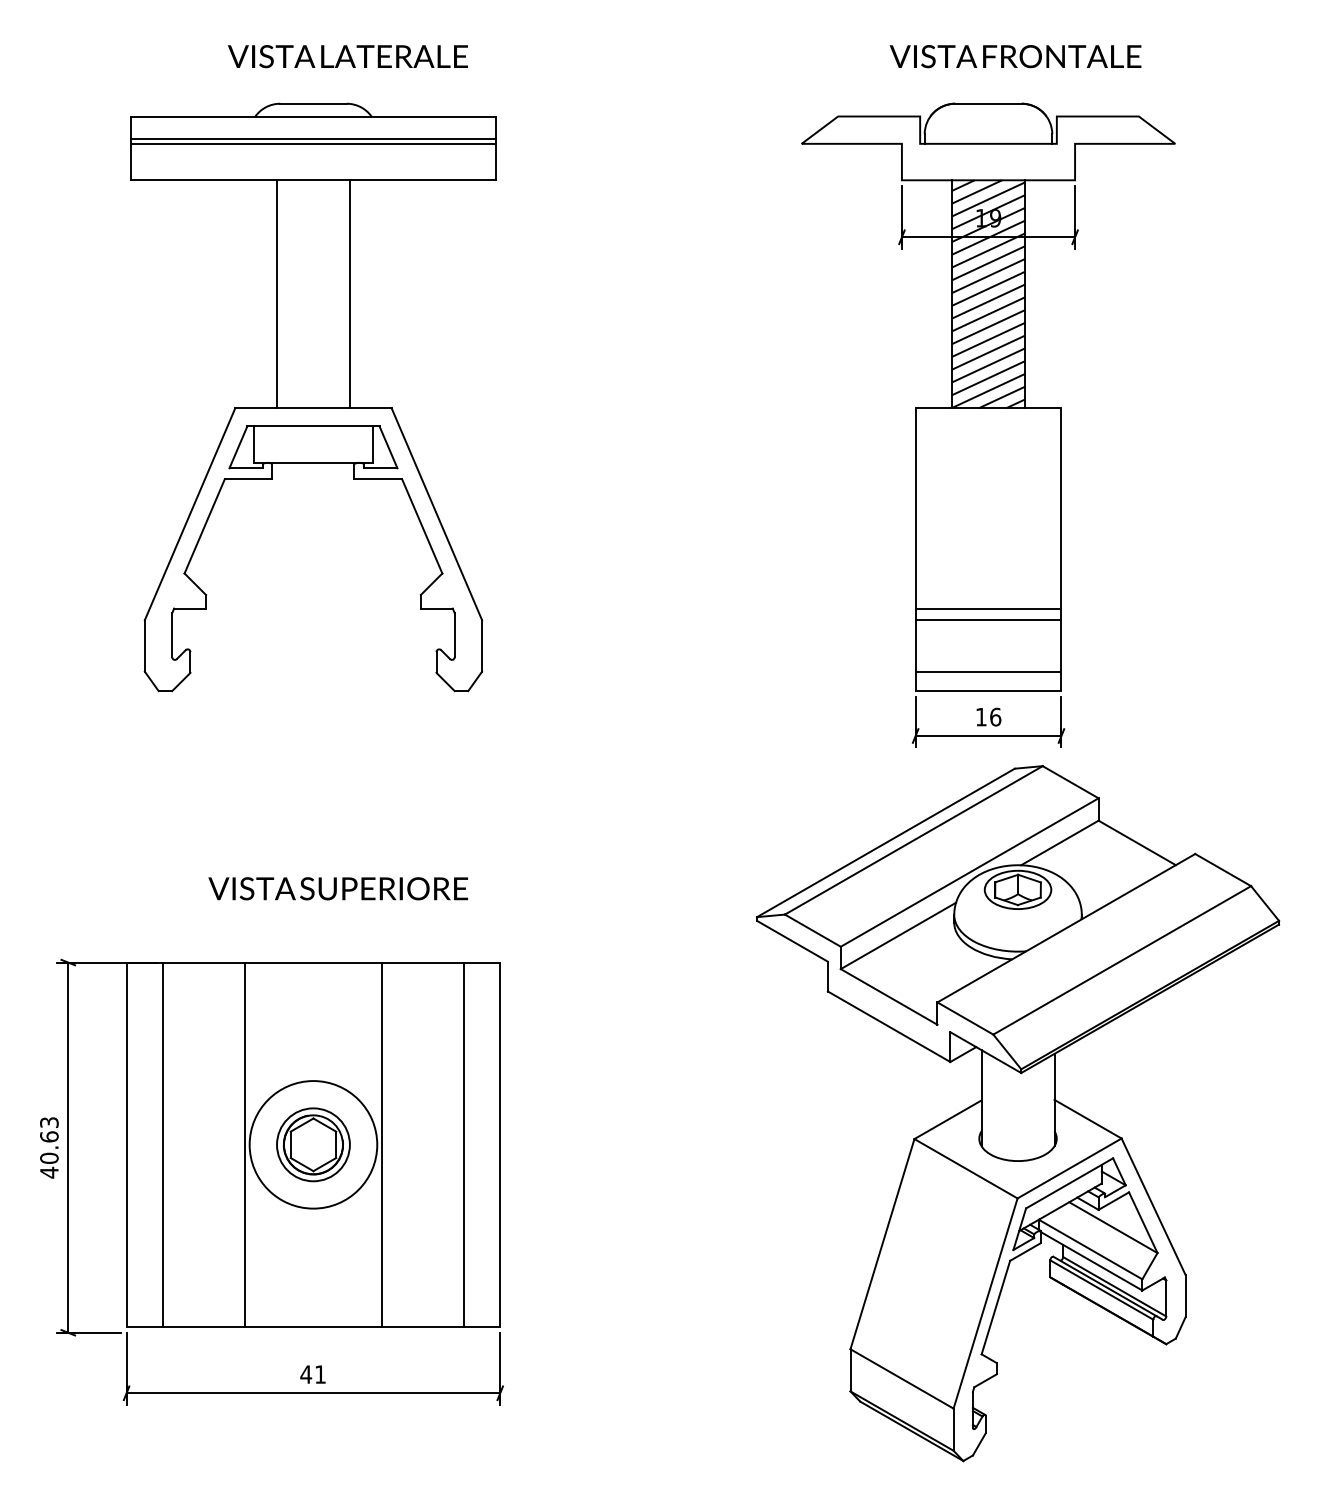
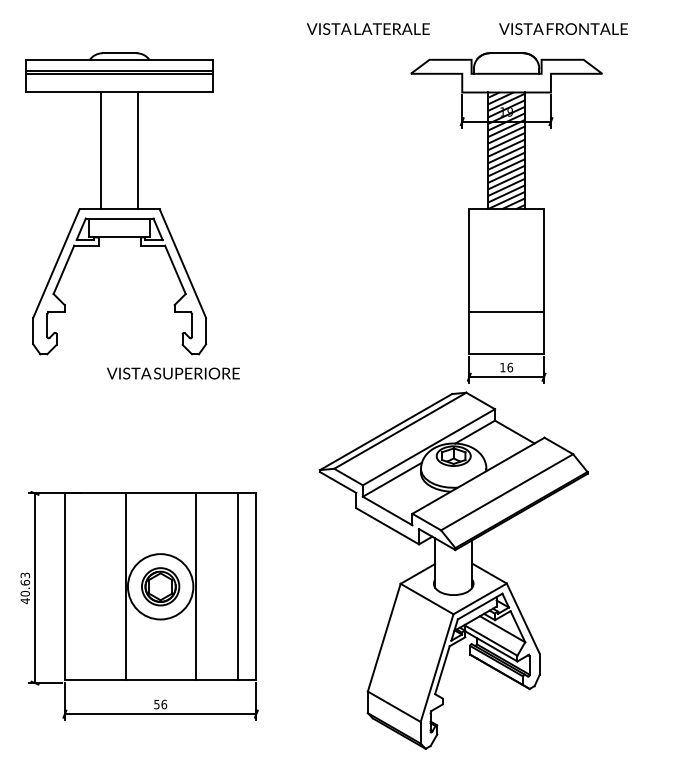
text: (348, 55) -> (368, 28), moved
text: (1015, 55) -> (563, 28), moved
part: (313, 396) -> (119, 203), moved
line: (988, 619) -> (506, 317), removed
line: (988, 672) -> (506, 344), removed
text: (338, 888) -> (173, 373), moved
part: (1017, 1113) -> (453, 570), moved
line: (162, 1144) -> (83, 586), removed
text: (313, 1374) -> (160, 704), 41 -> 56

